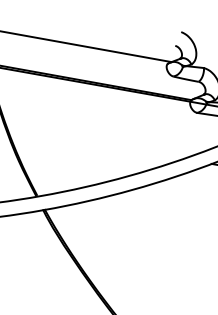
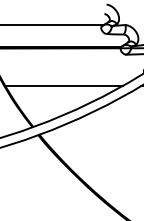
line: (94, 142) -> (63, 85), added

